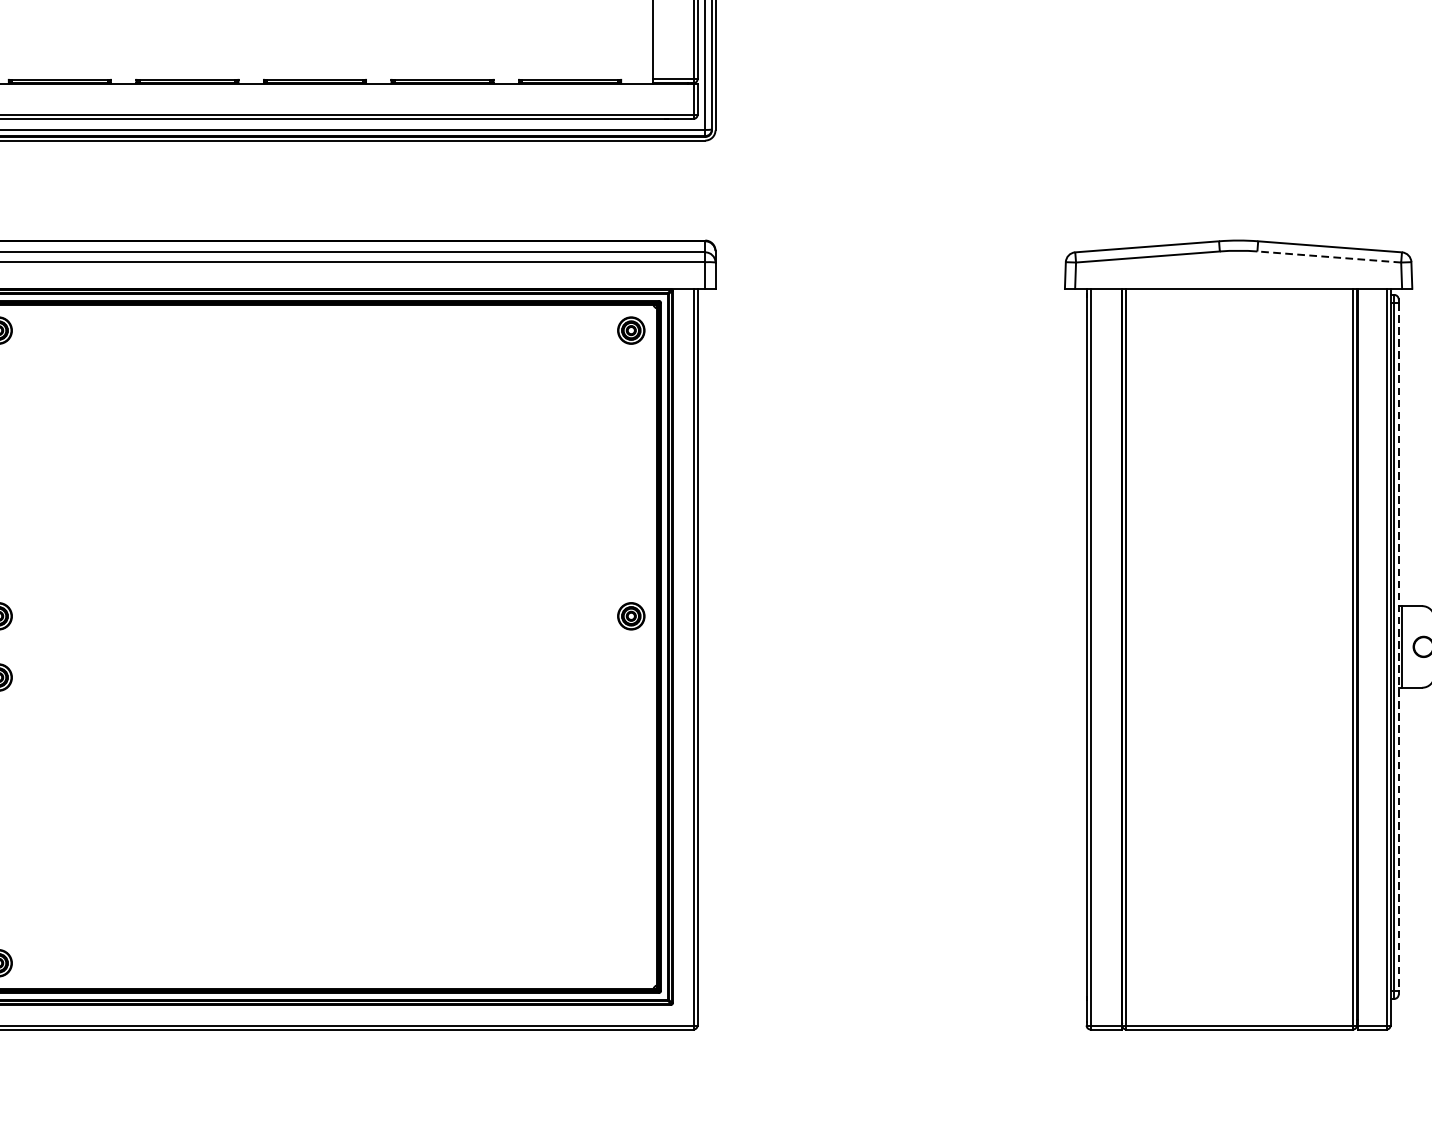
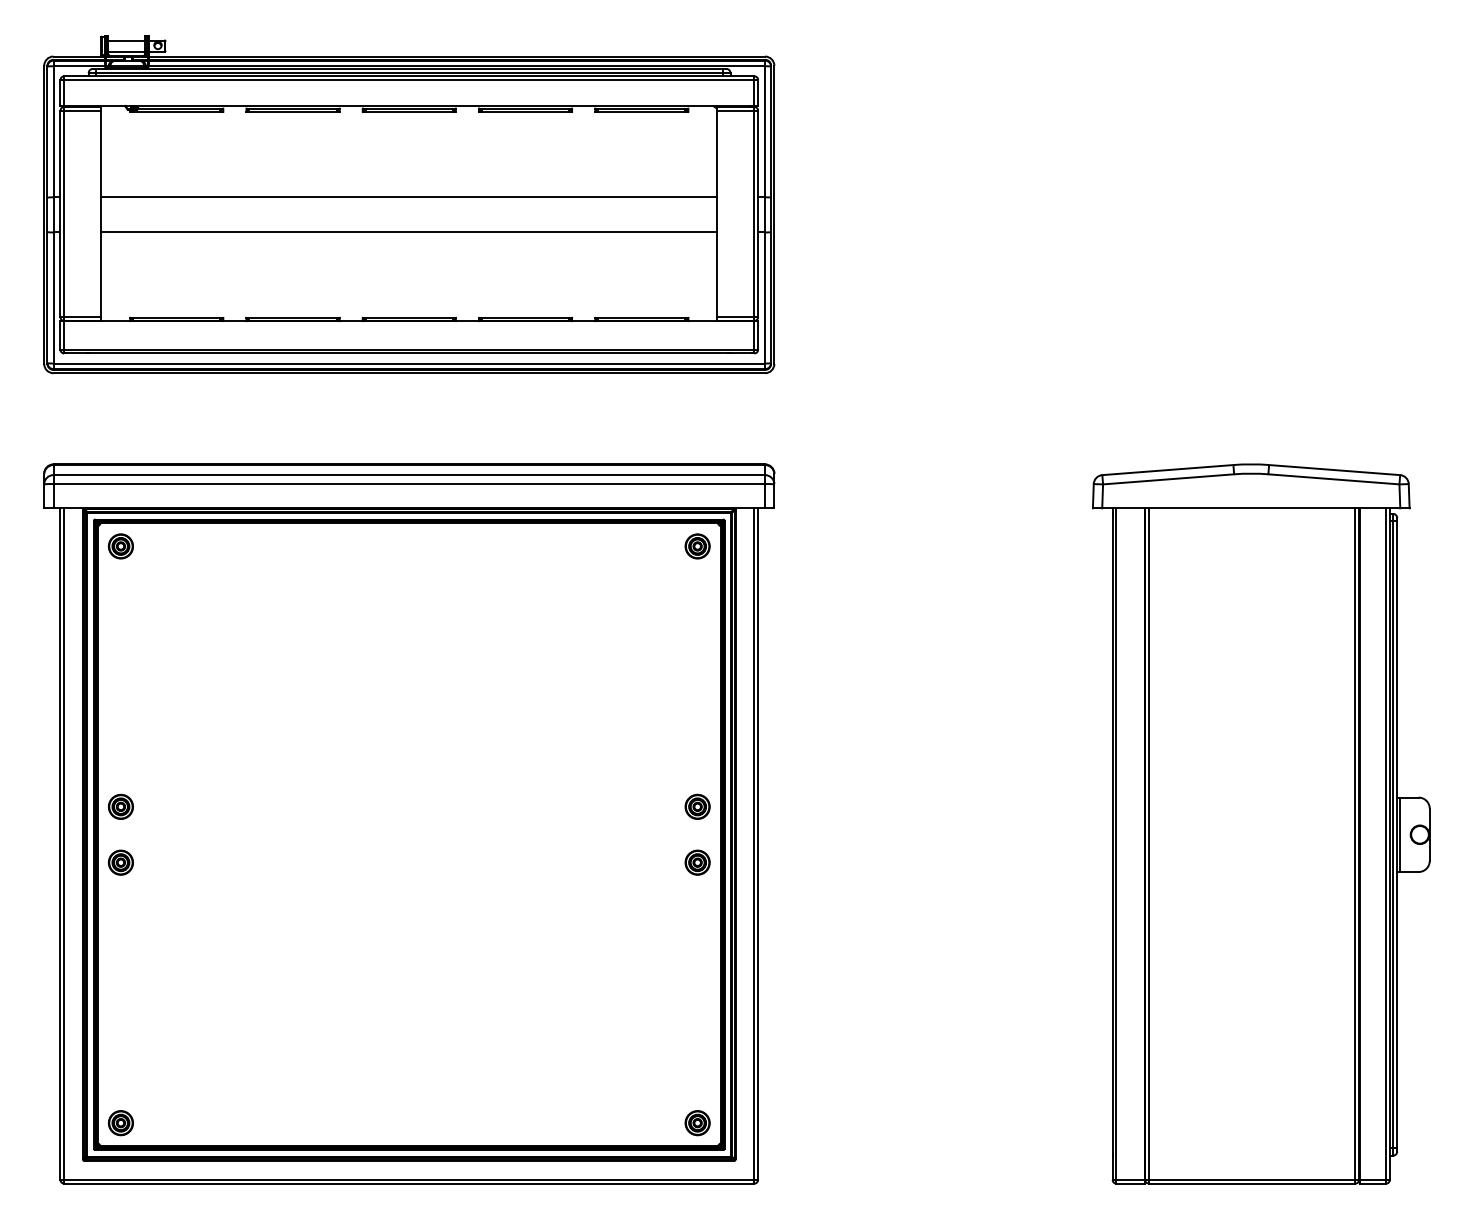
line: (1328, 257) -> (1333, 479), dashed -> solid
line: (1399, 647) -> (1397, 835), dashed -> solid
part: (631, 677) -> (697, 862), added
part: (631, 963) -> (697, 1123), added

